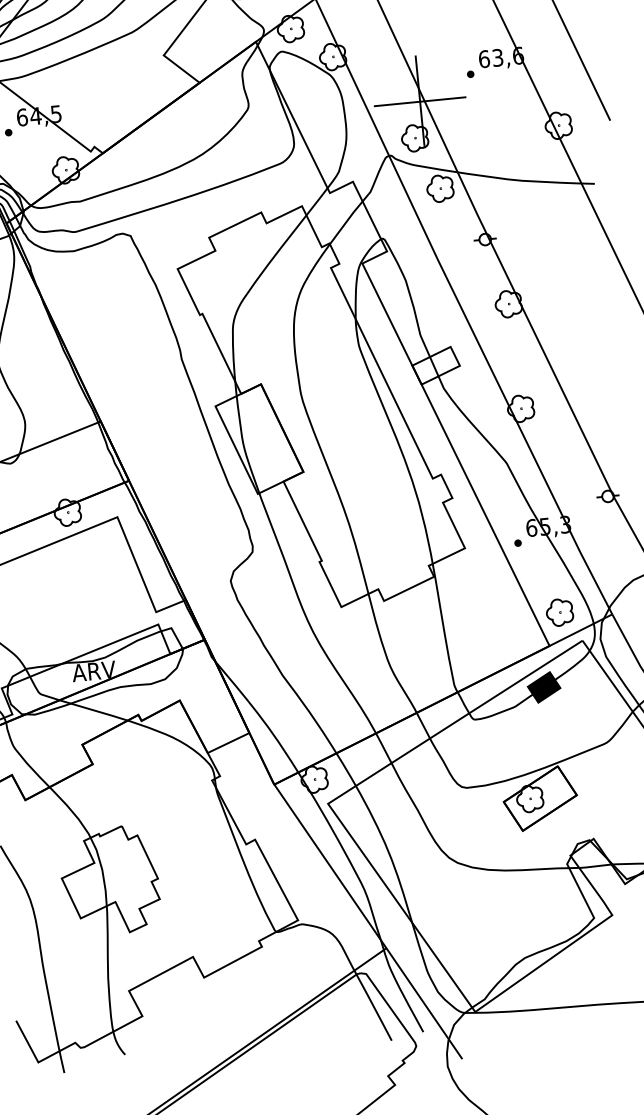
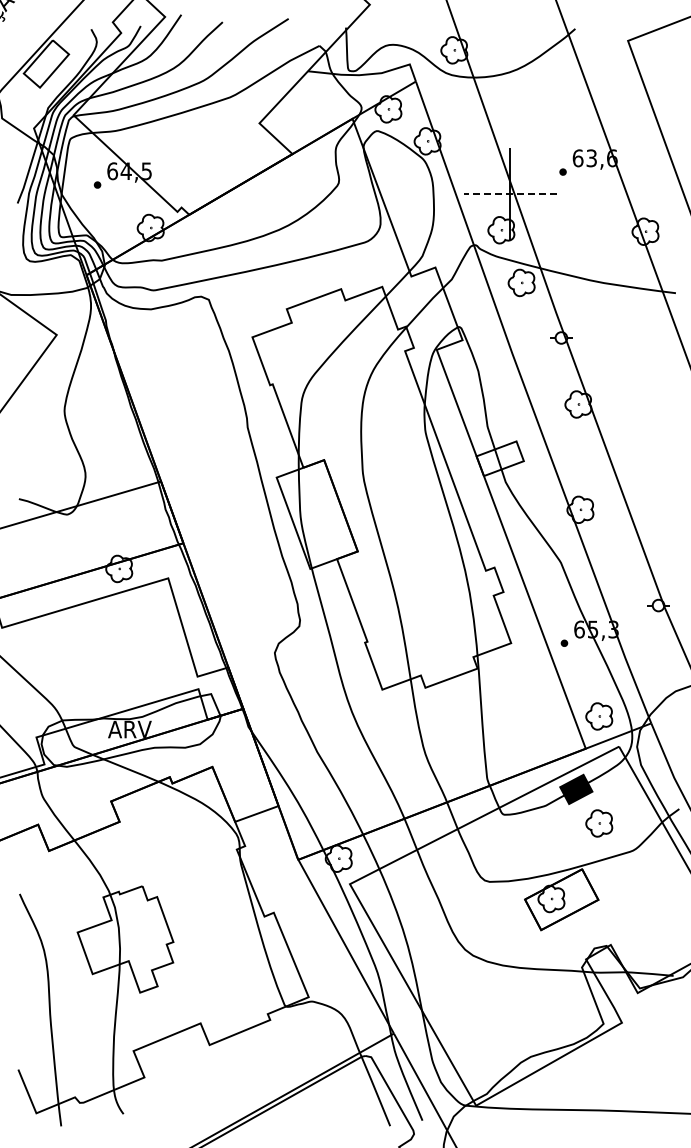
line: (419, 101) -> (509, 194), solid -> dashed
part: (570, 719) -> (599, 823), added

